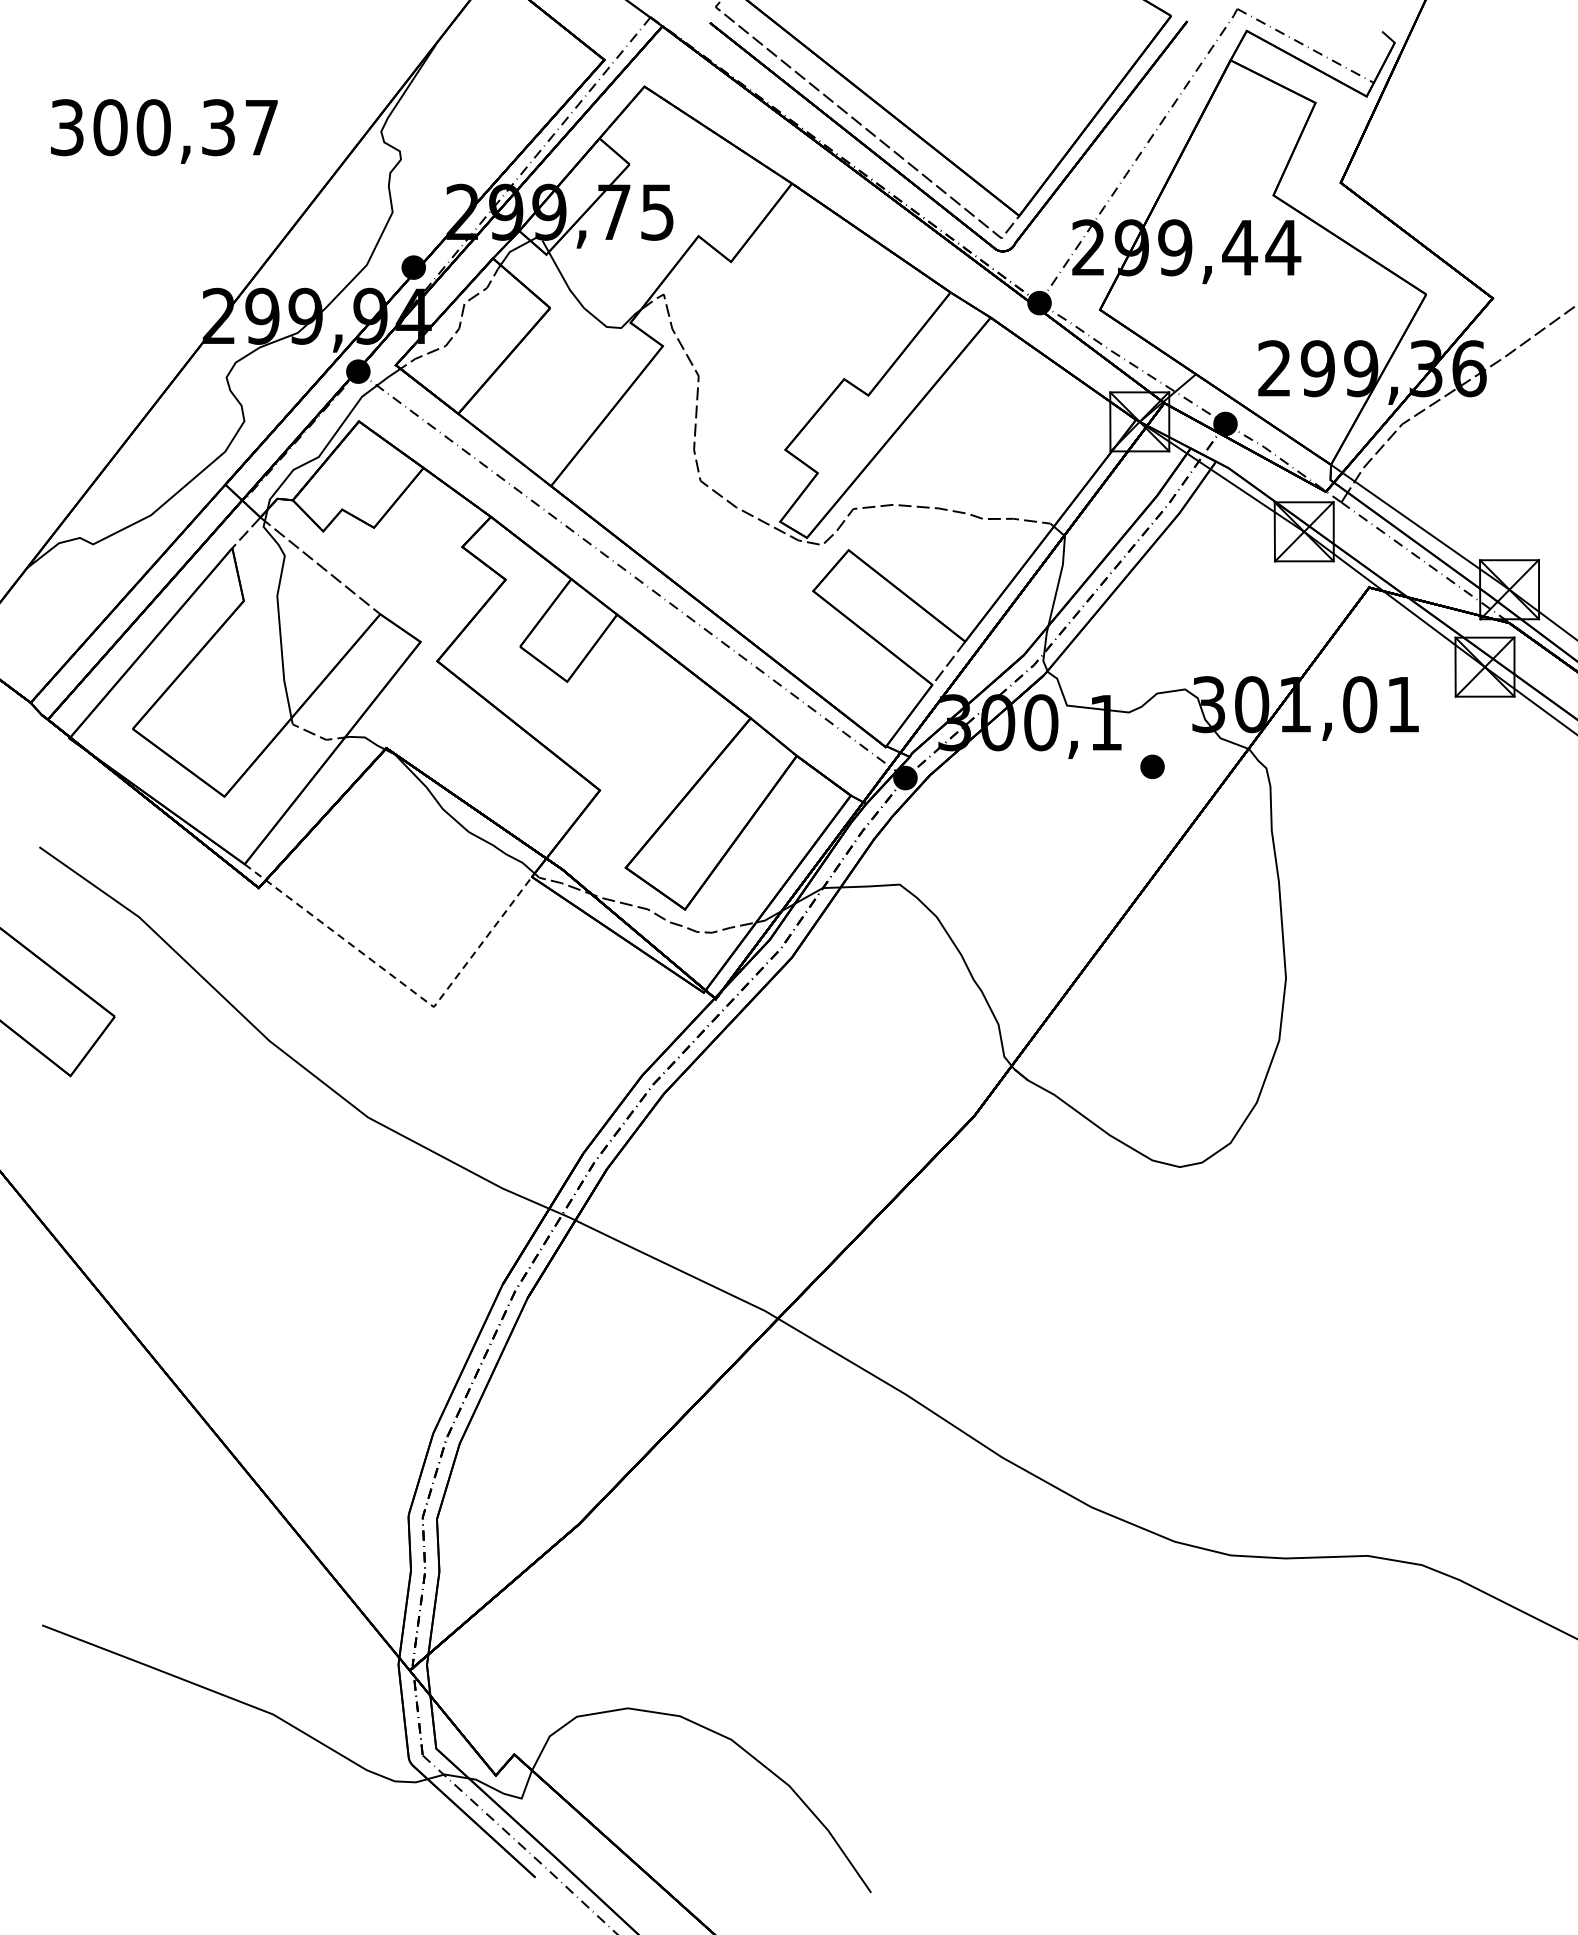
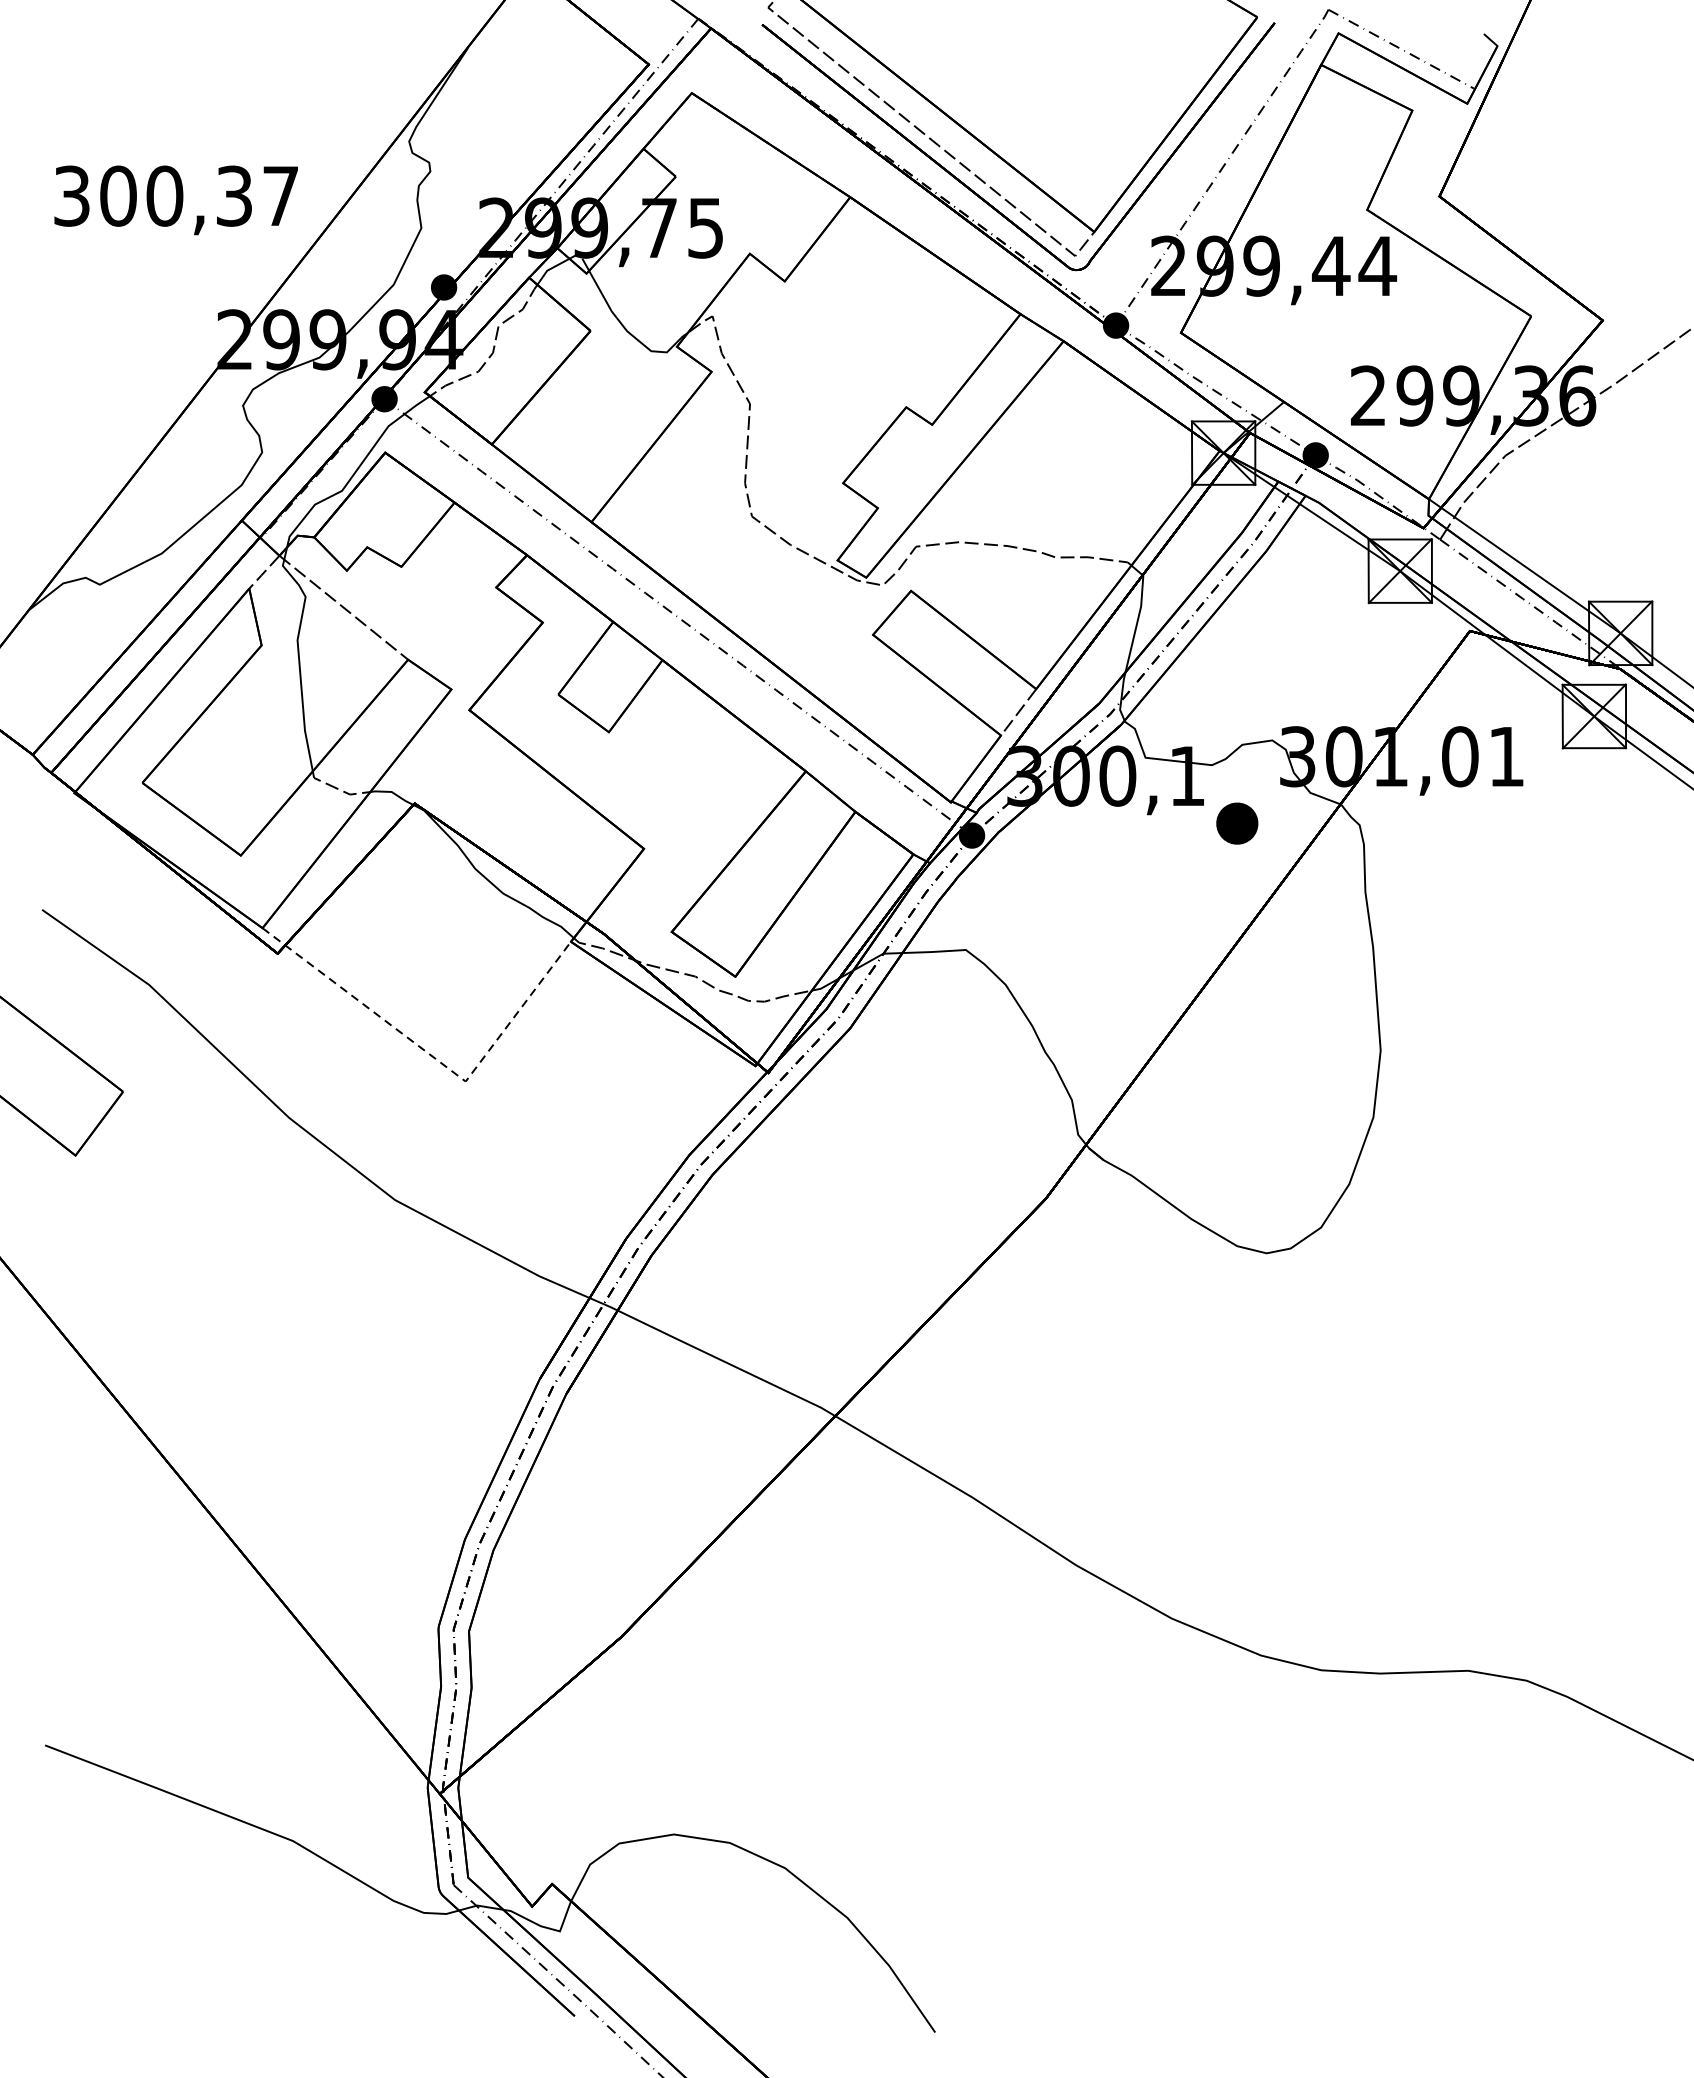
text: (163, 131) -> (175, 200), moved
part: (1152, 766) -> (1237, 823), size x1.6

